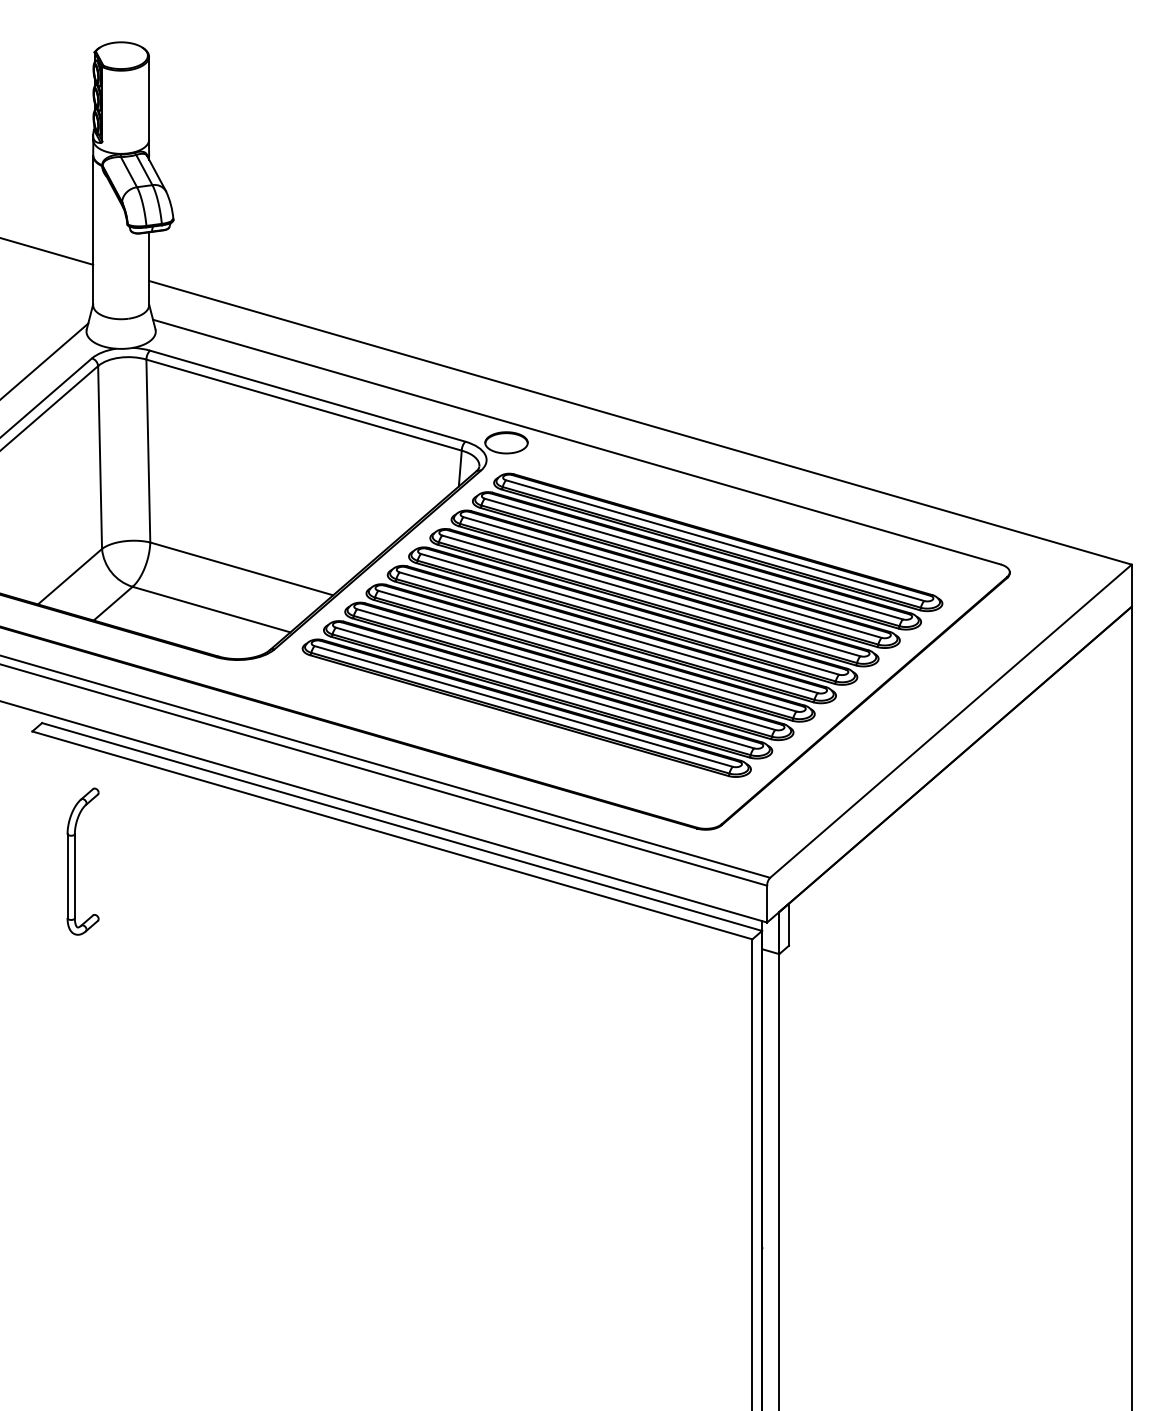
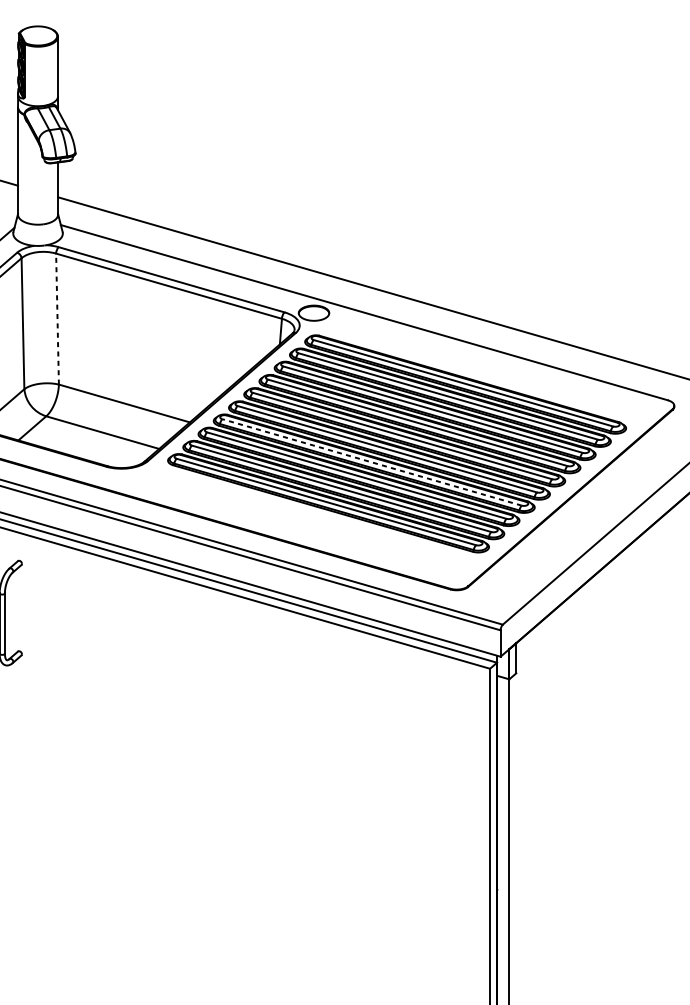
line: (148, 450) -> (57, 318), solid -> dashed
line: (587, 651) -> (372, 462), solid -> dashed

